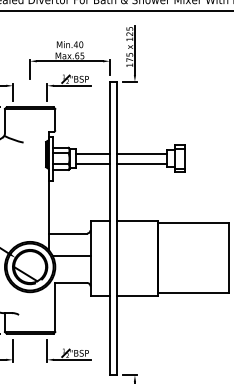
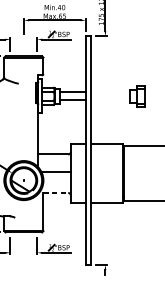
line: (141, 153) -> (110, 92), removed
line: (141, 163) -> (110, 100), removed
line: (71, 282) -> (56, 192), solid -> dashed

